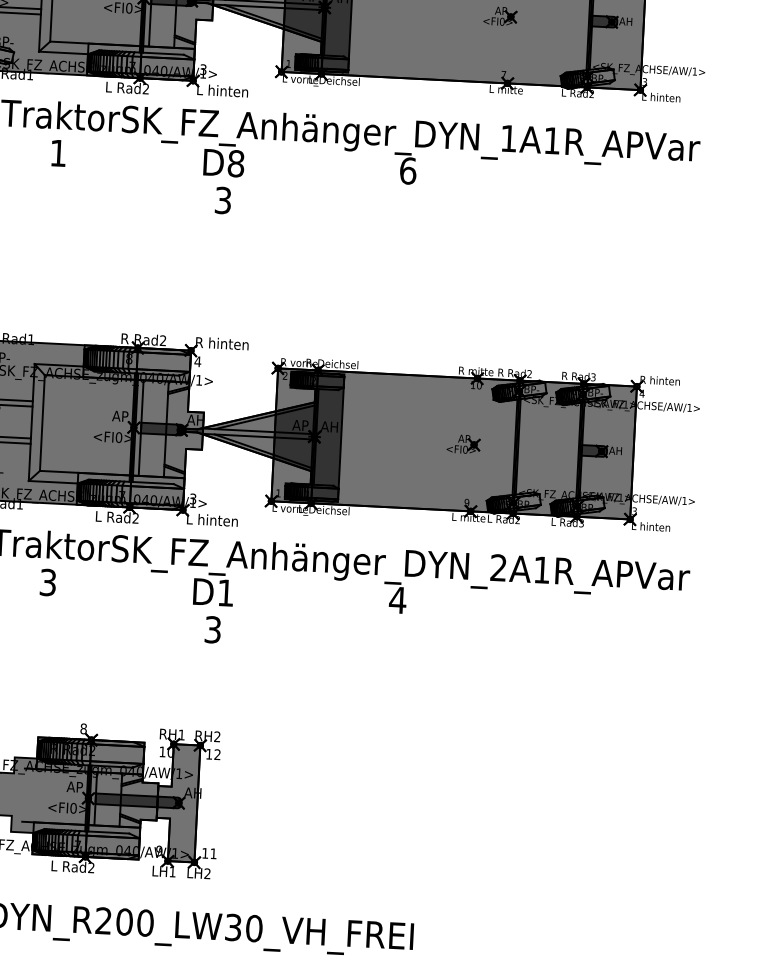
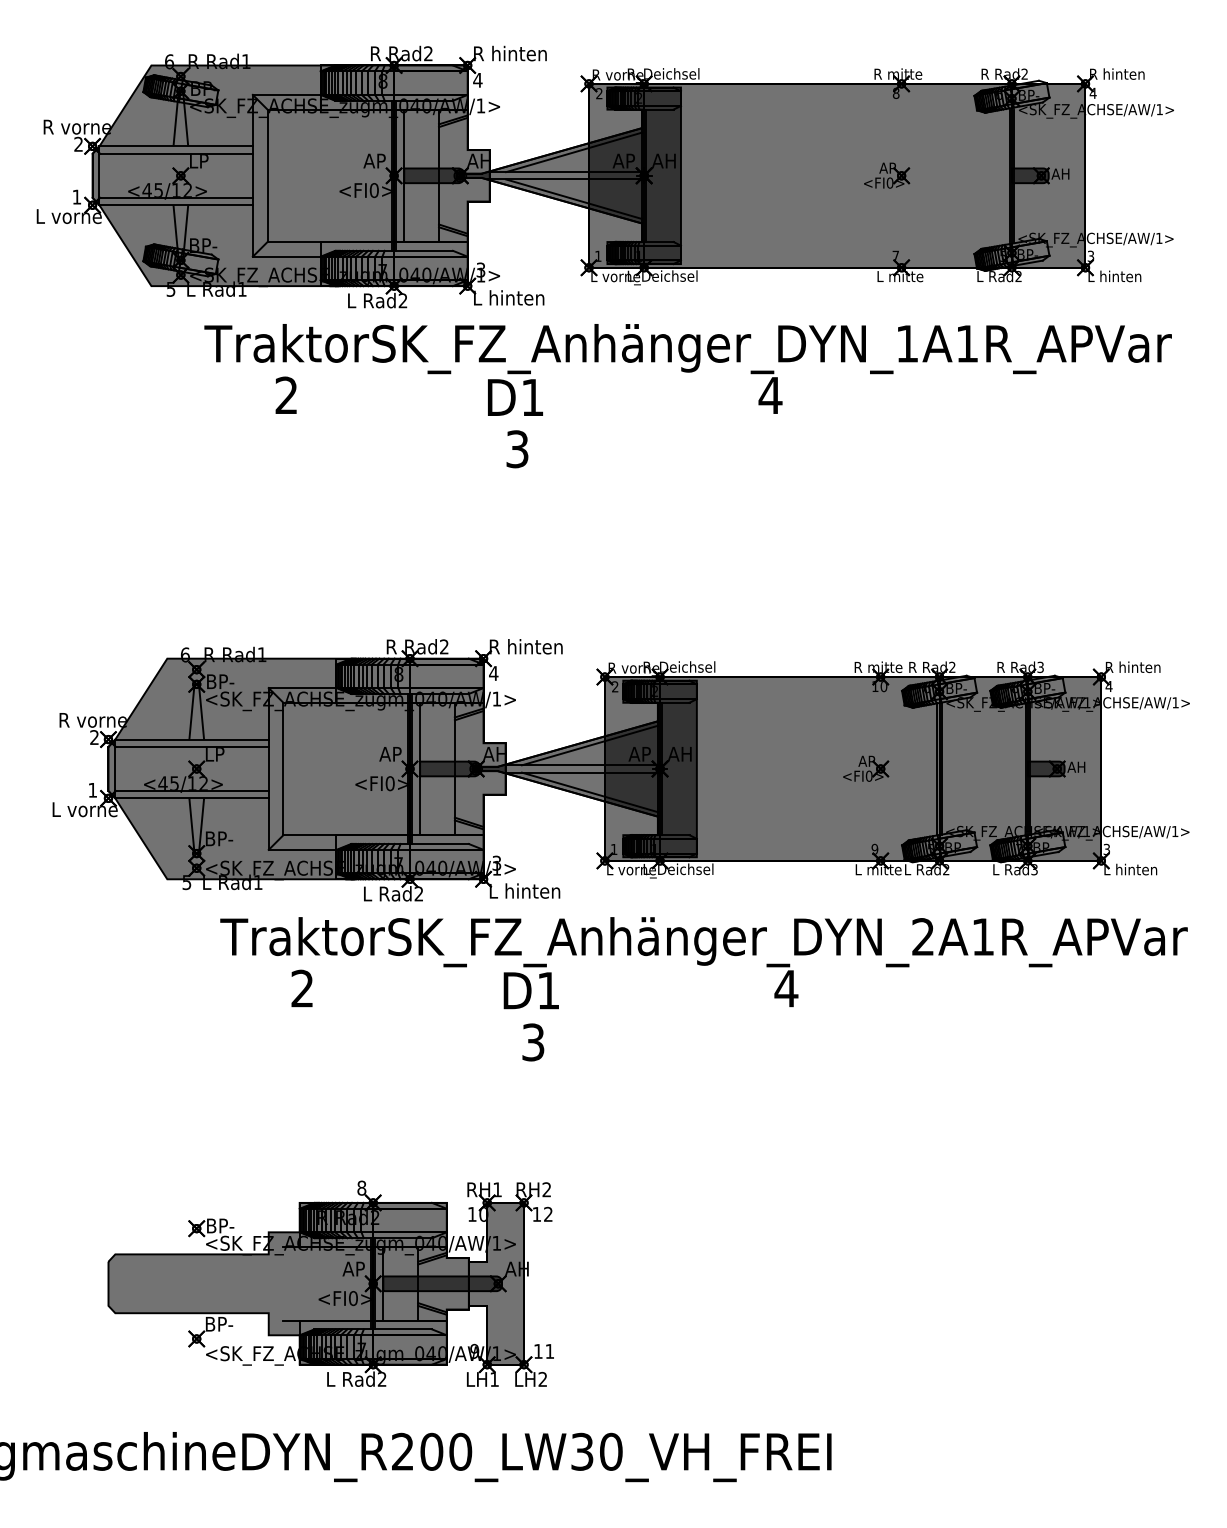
text: (57, 152) -> (285, 394), 1 -> 2
text: (236, 163) -> (532, 397), D8 -> D1
text: (408, 170) -> (770, 395), 6 -> 4
text: (48, 582) -> (302, 988), 3 -> 2

